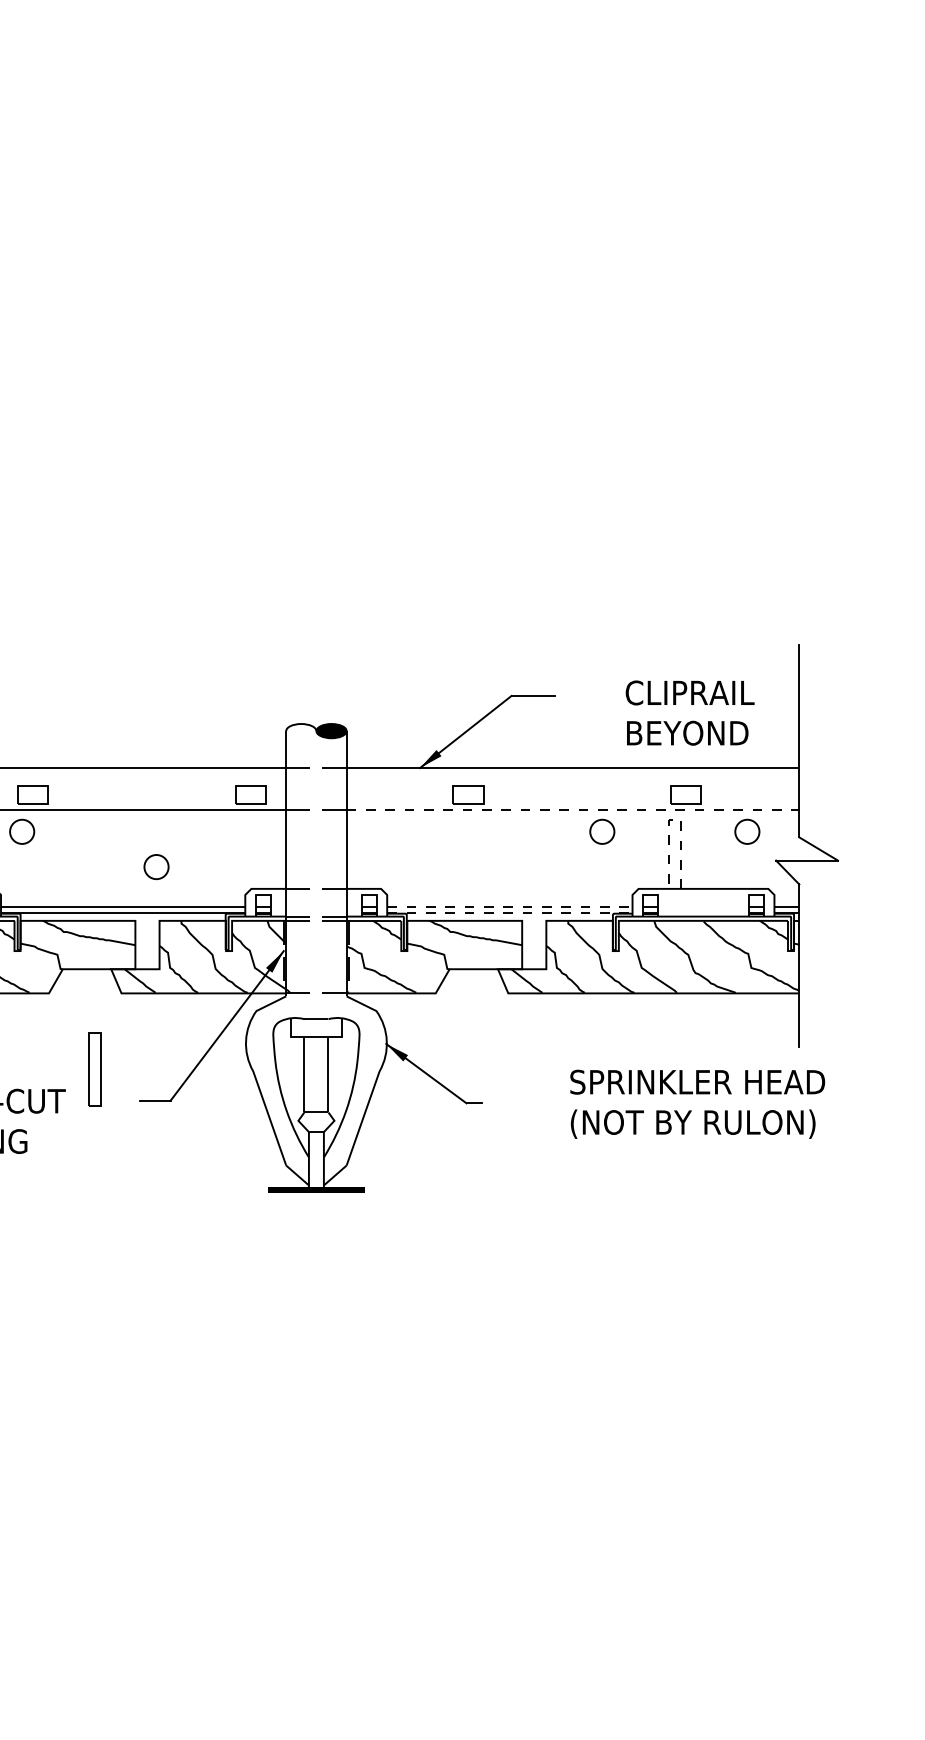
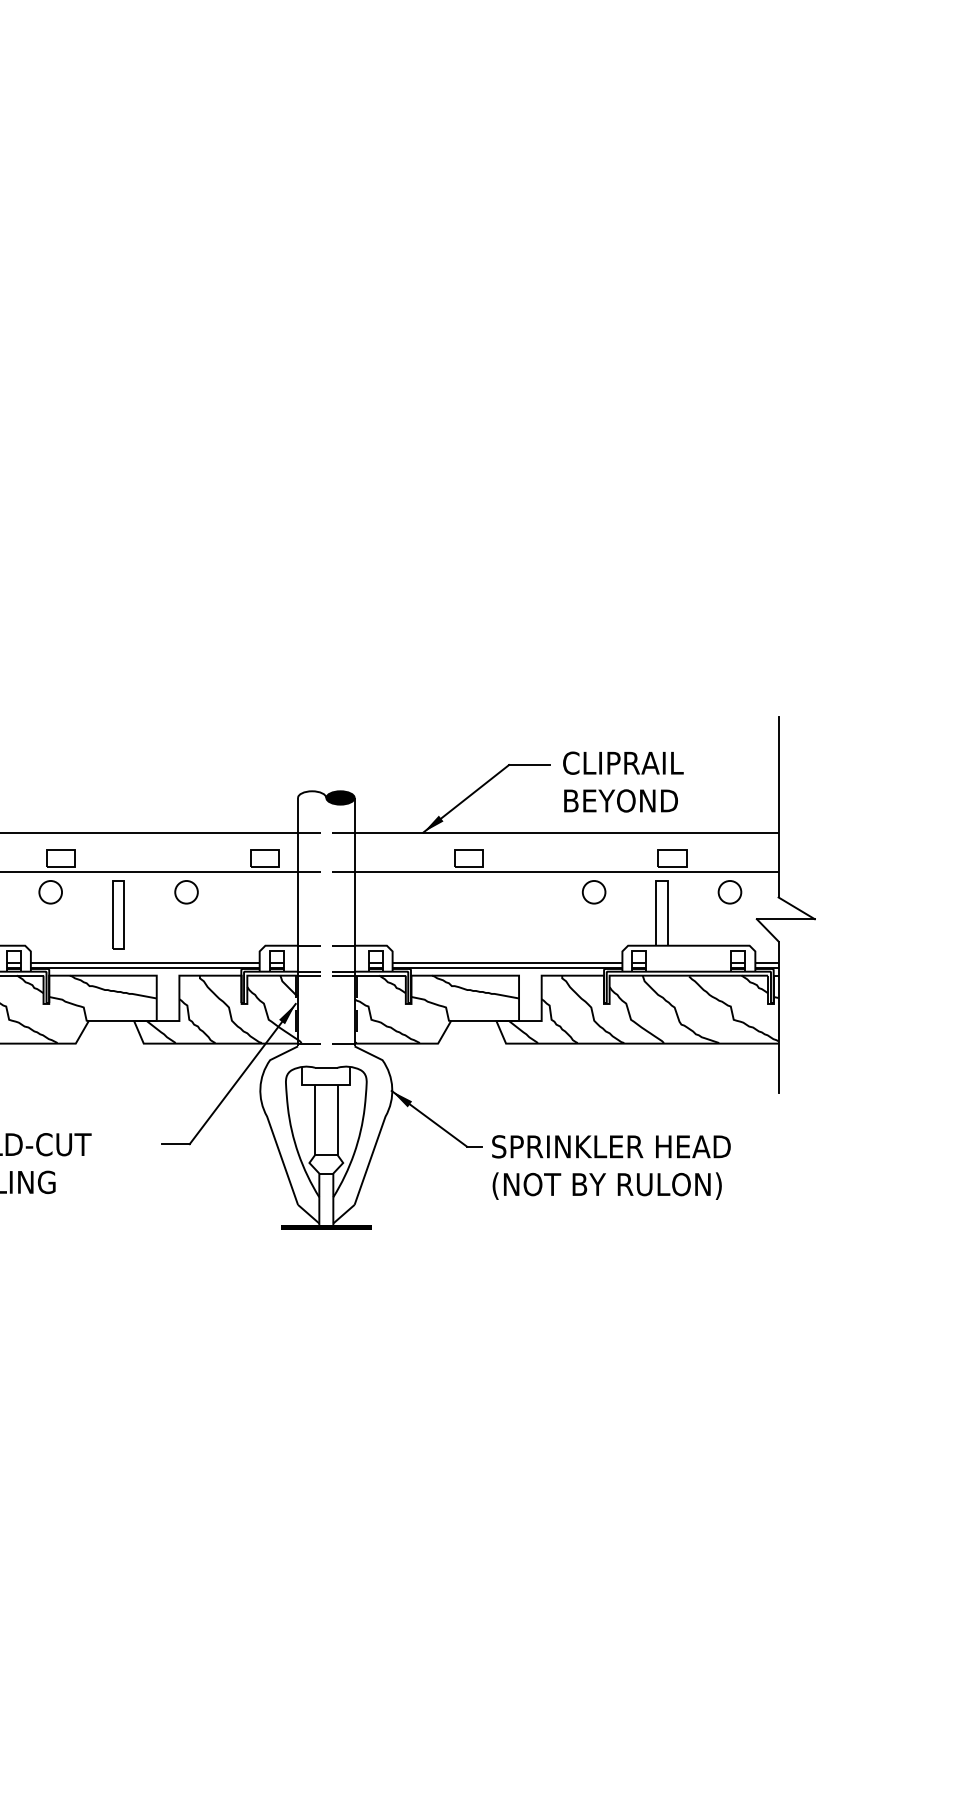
text: (690, 712) -> (623, 781), moved
line: (572, 810) -> (566, 872), dashed -> solid
line: (675, 819) -> (662, 880), dashed -> solid
circle: (156, 867) -> (186, 892), moved
line: (509, 906) -> (507, 962), dashed -> solid
line: (509, 913) -> (507, 968), dashed -> solid
part: (94, 1069) -> (118, 914), moved
text: (697, 1104) -> (611, 1167), moved

